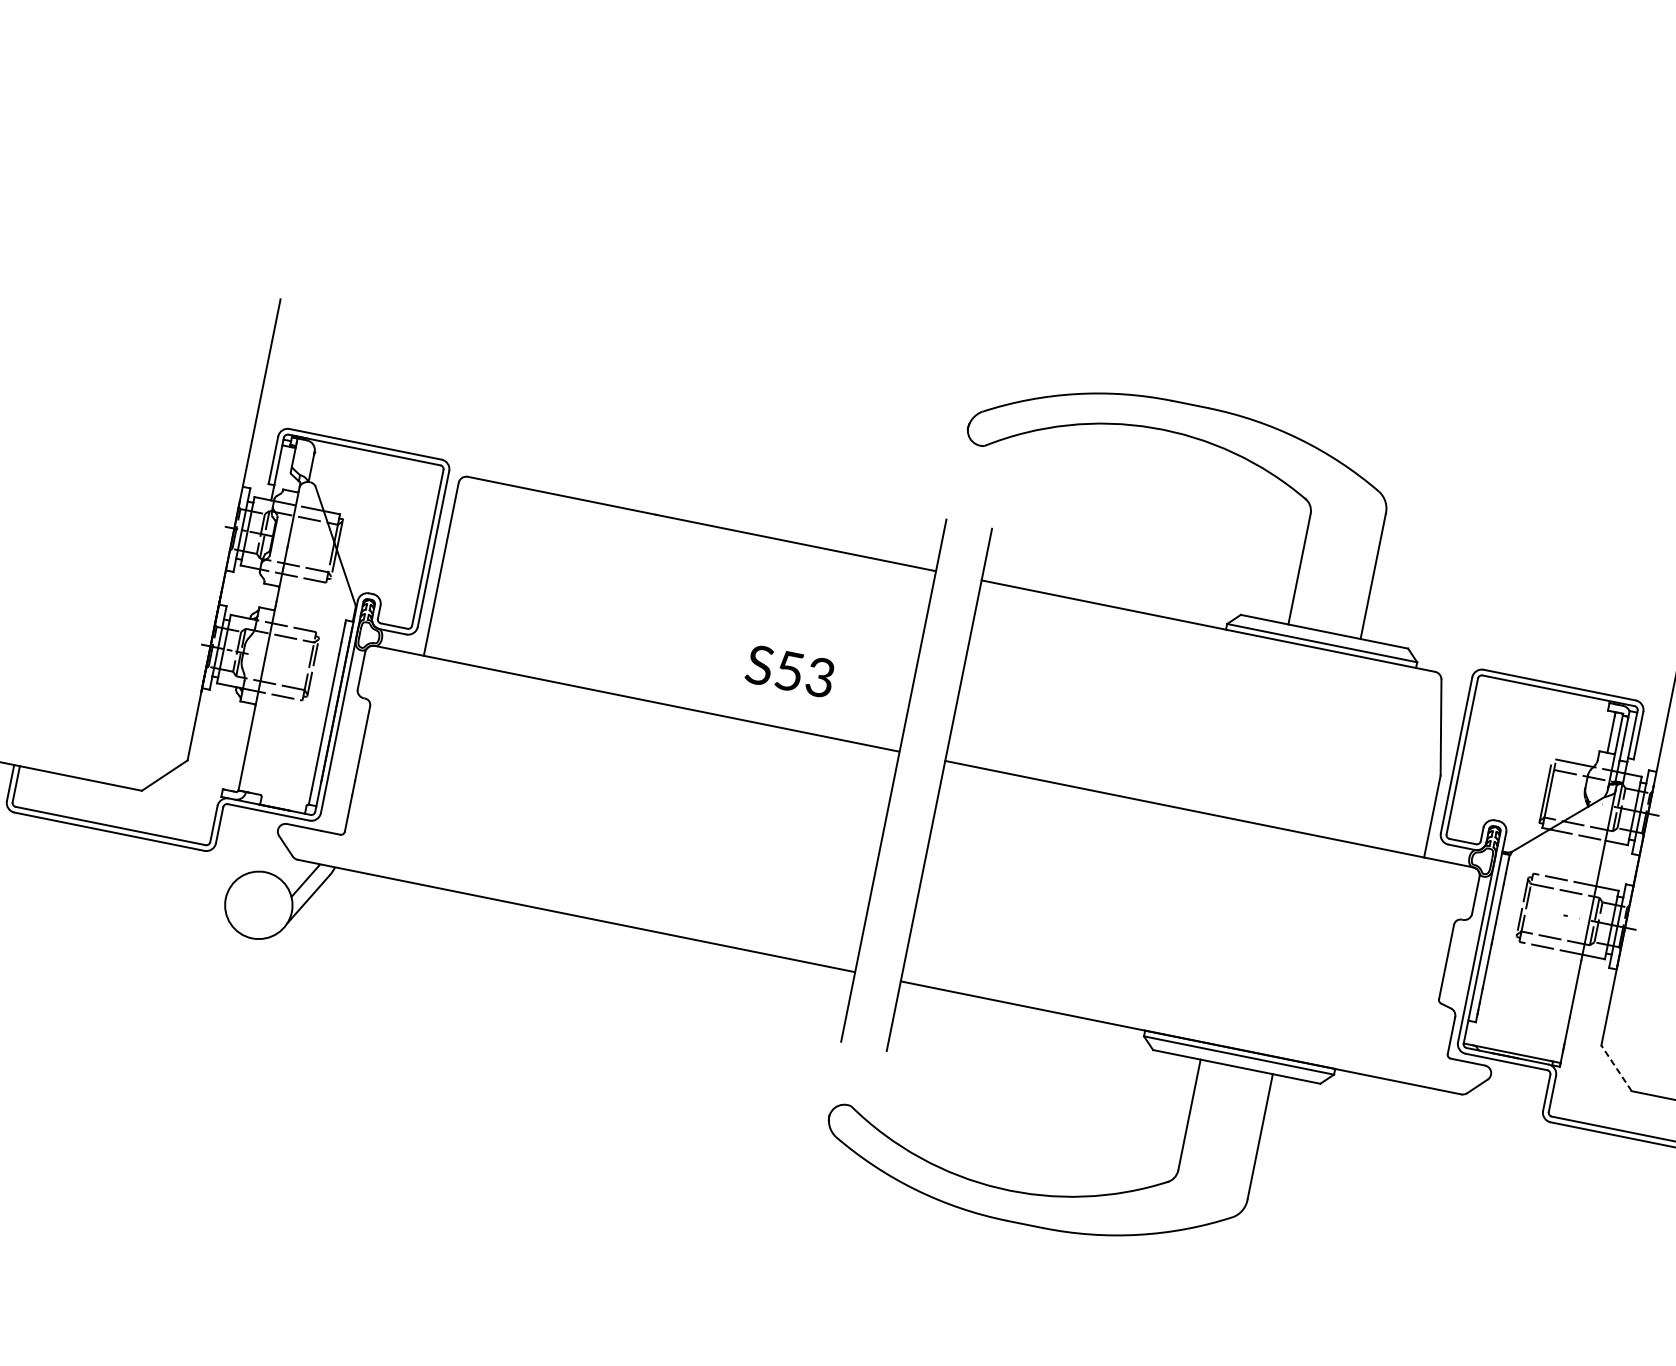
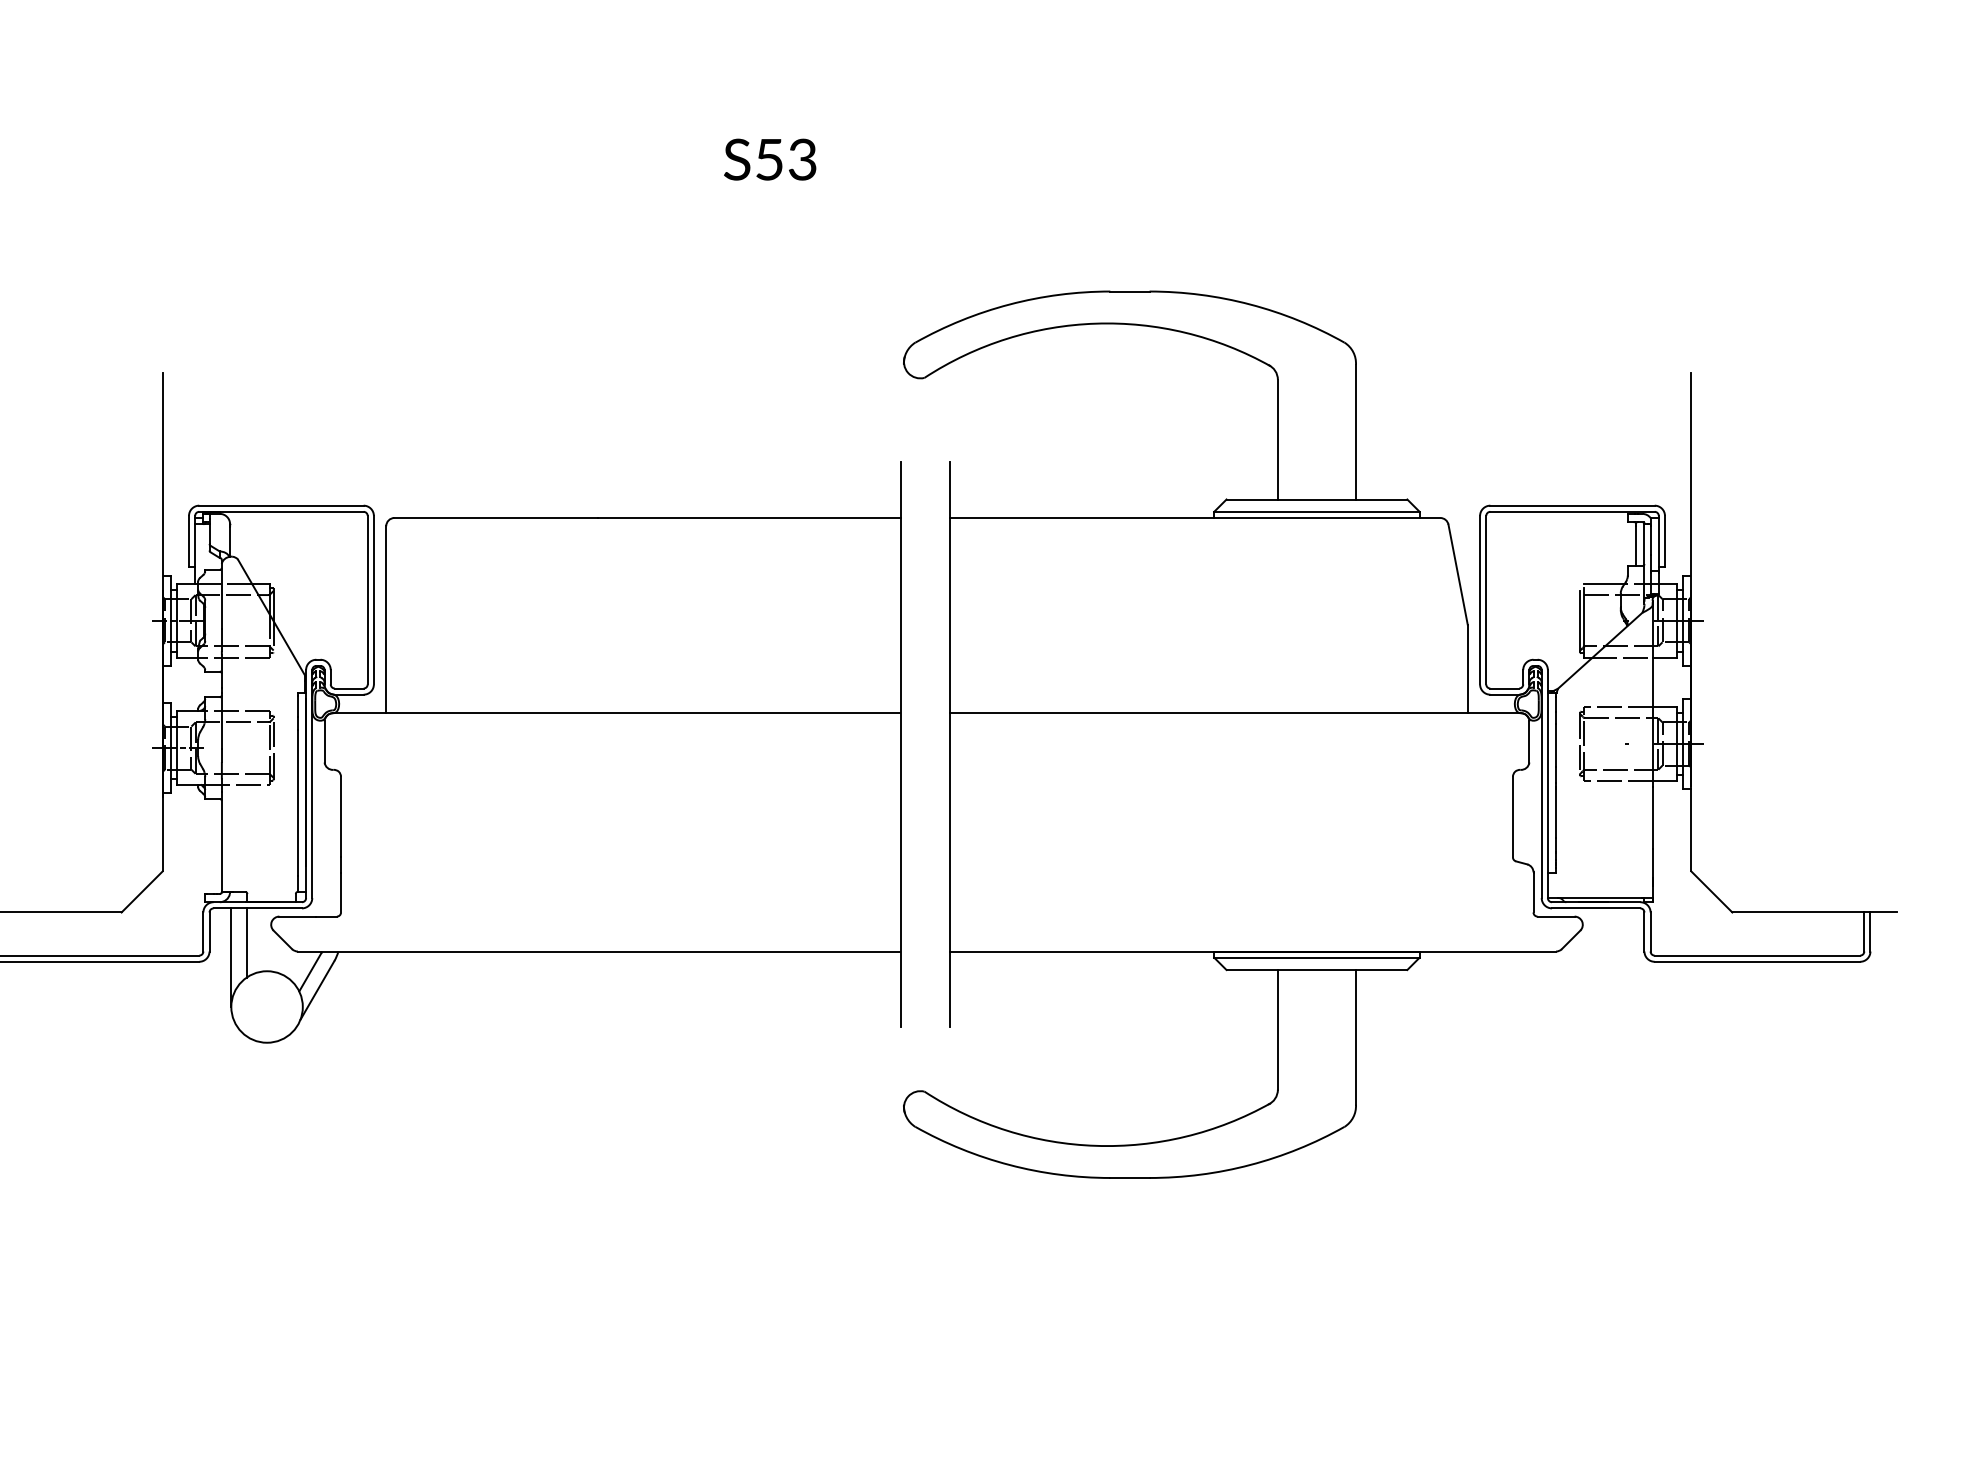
text: (790, 671) -> (770, 159), moved
line: (251, 841) -> (246, 942), added
line: (235, 852) -> (231, 957), added
line: (1616, 1067) -> (1711, 891), dashed -> solid

